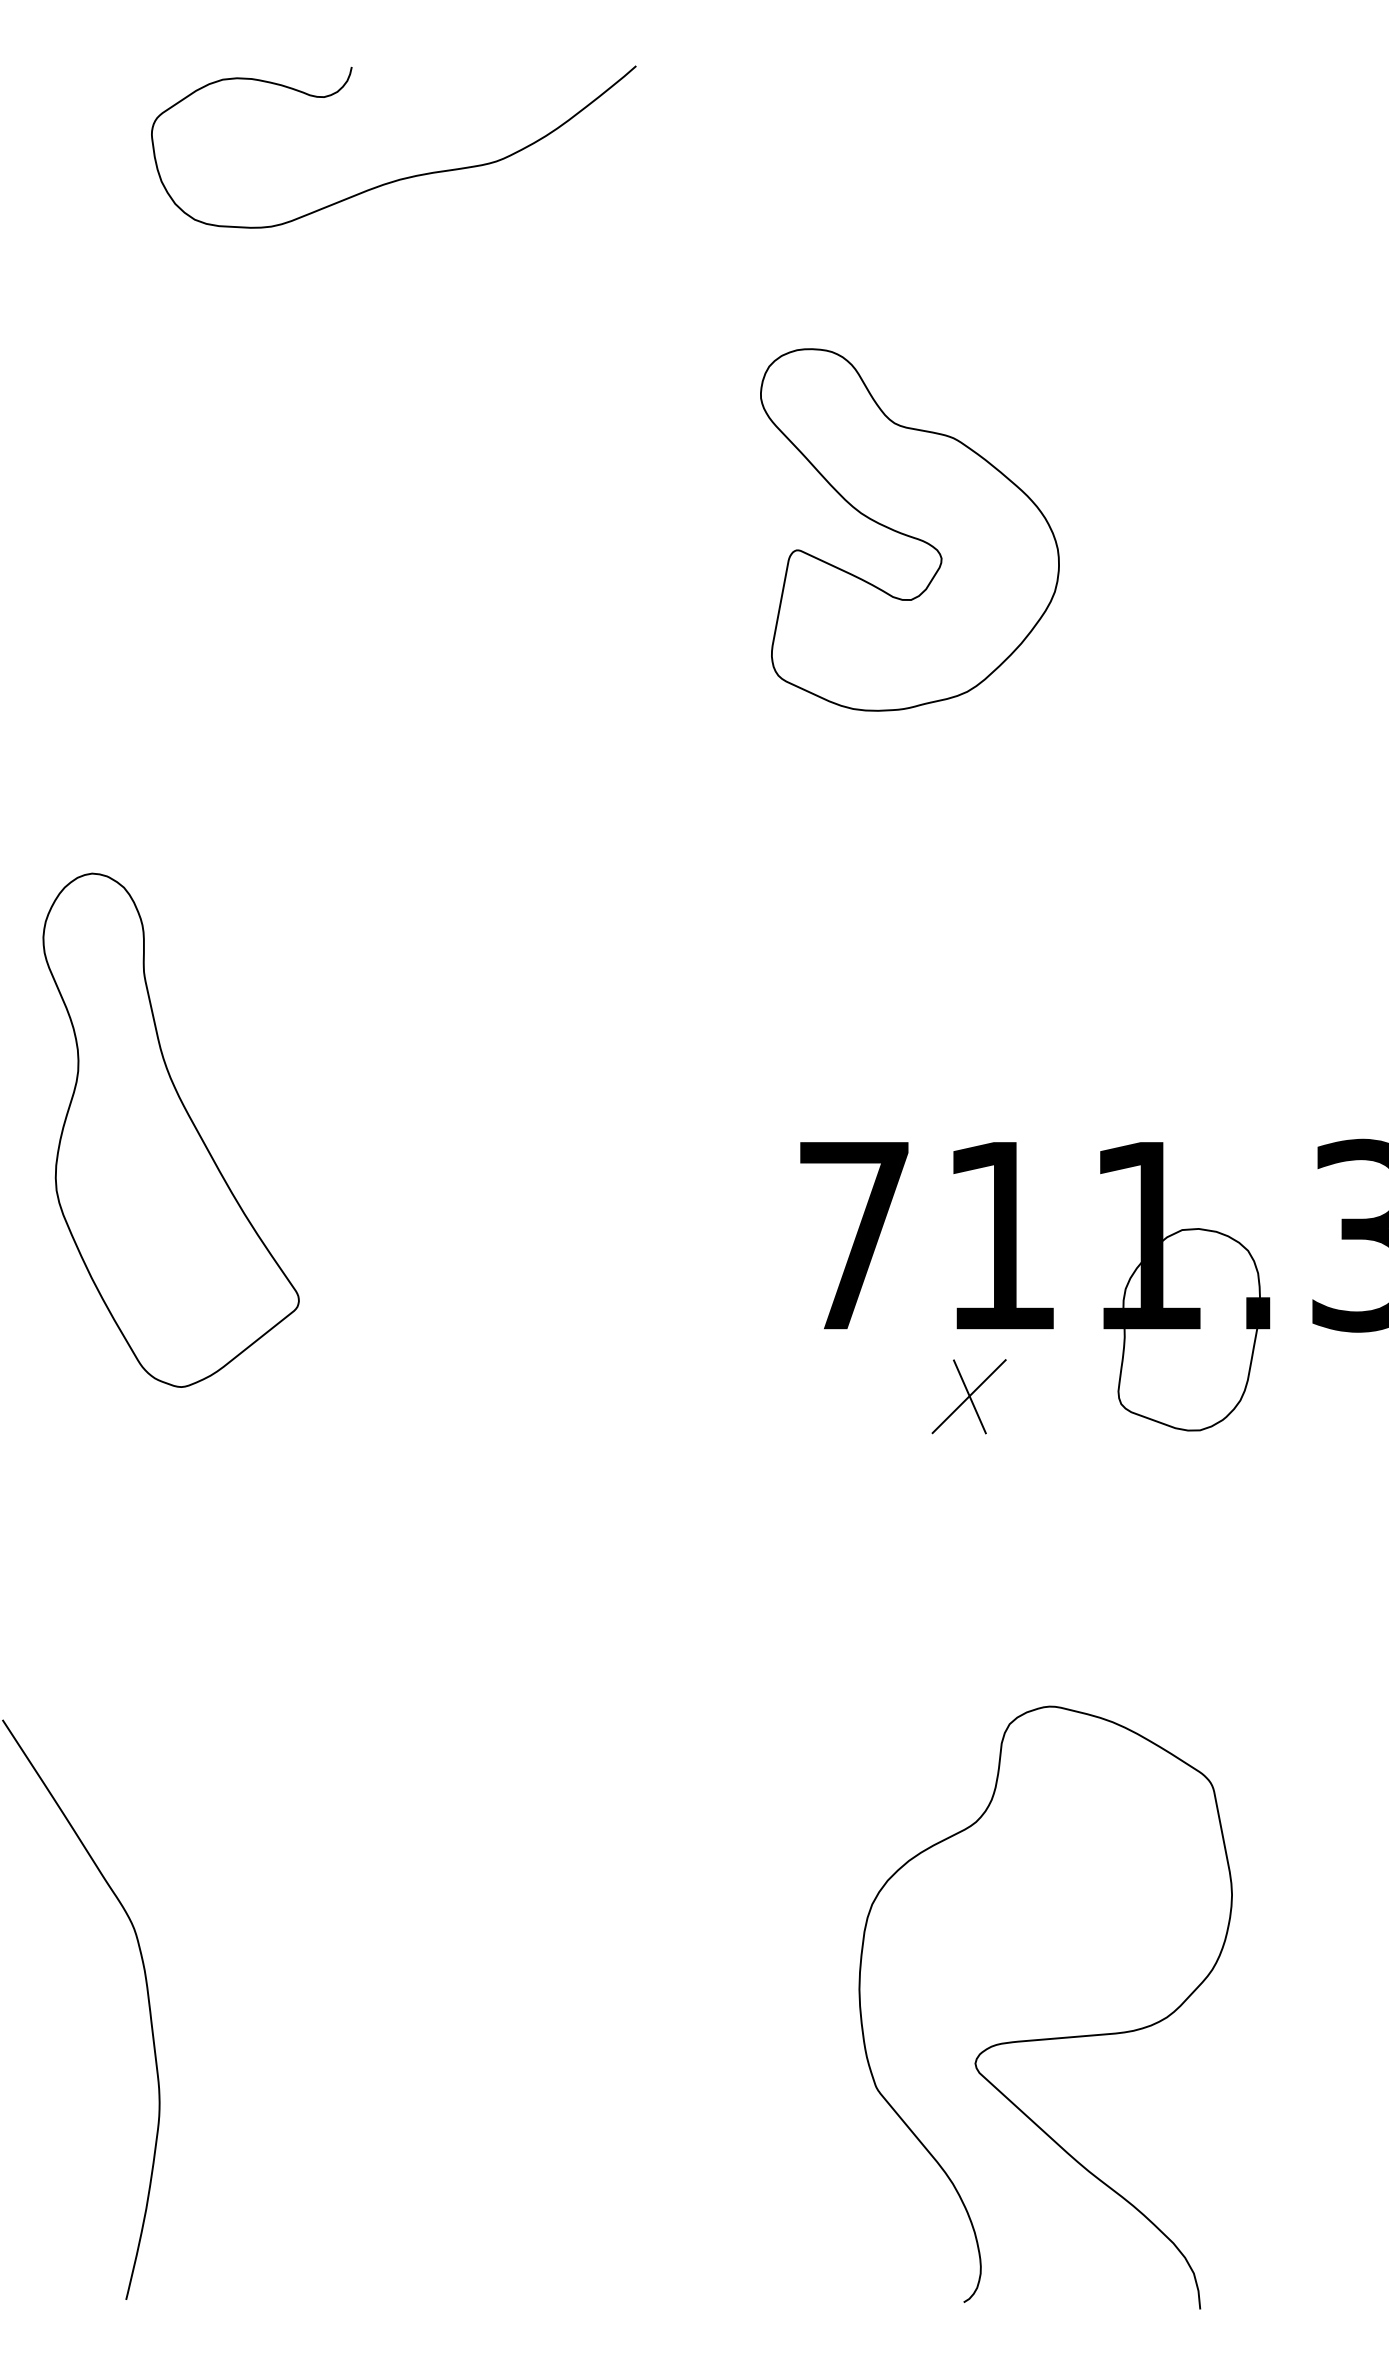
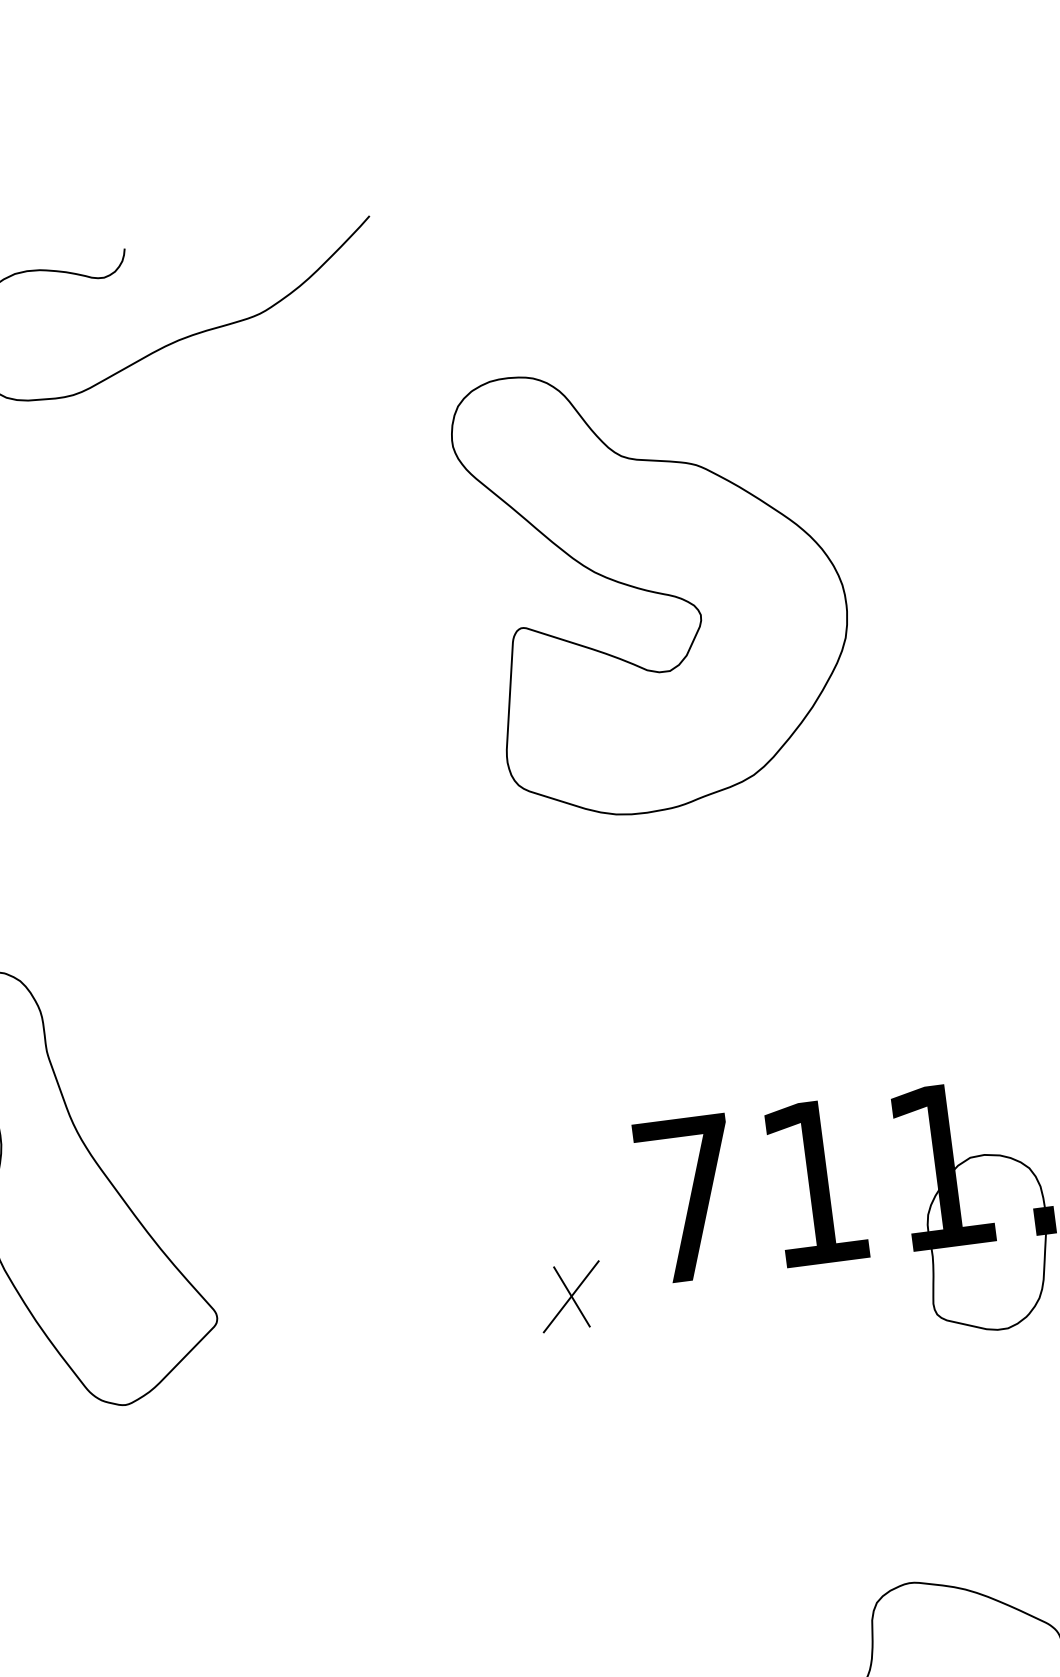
part: (909, 529) -> (656, 584), size x1.43
part: (968, 1396) -> (570, 1296), moved

